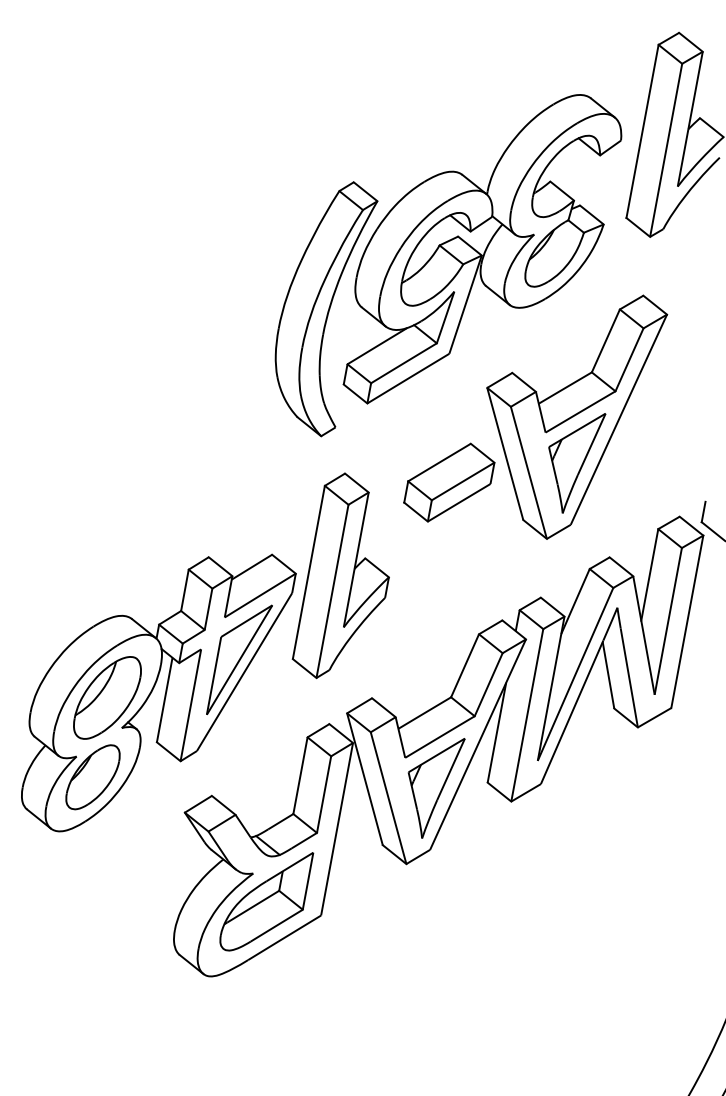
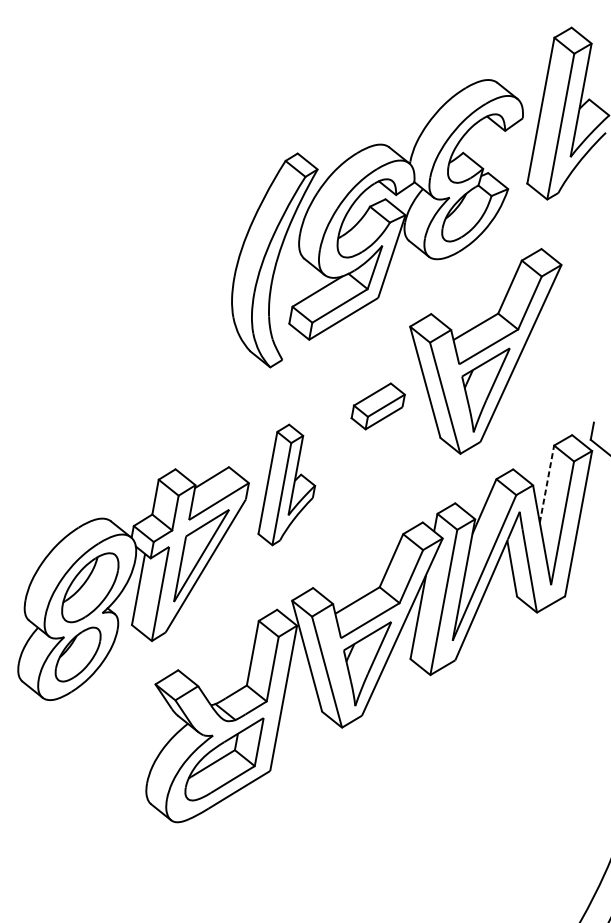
part: (449, 482) -> (378, 406), size x0.7
line: (649, 574) -> (546, 483), solid -> dashed
part: (340, 575) -> (286, 484), size x0.7

